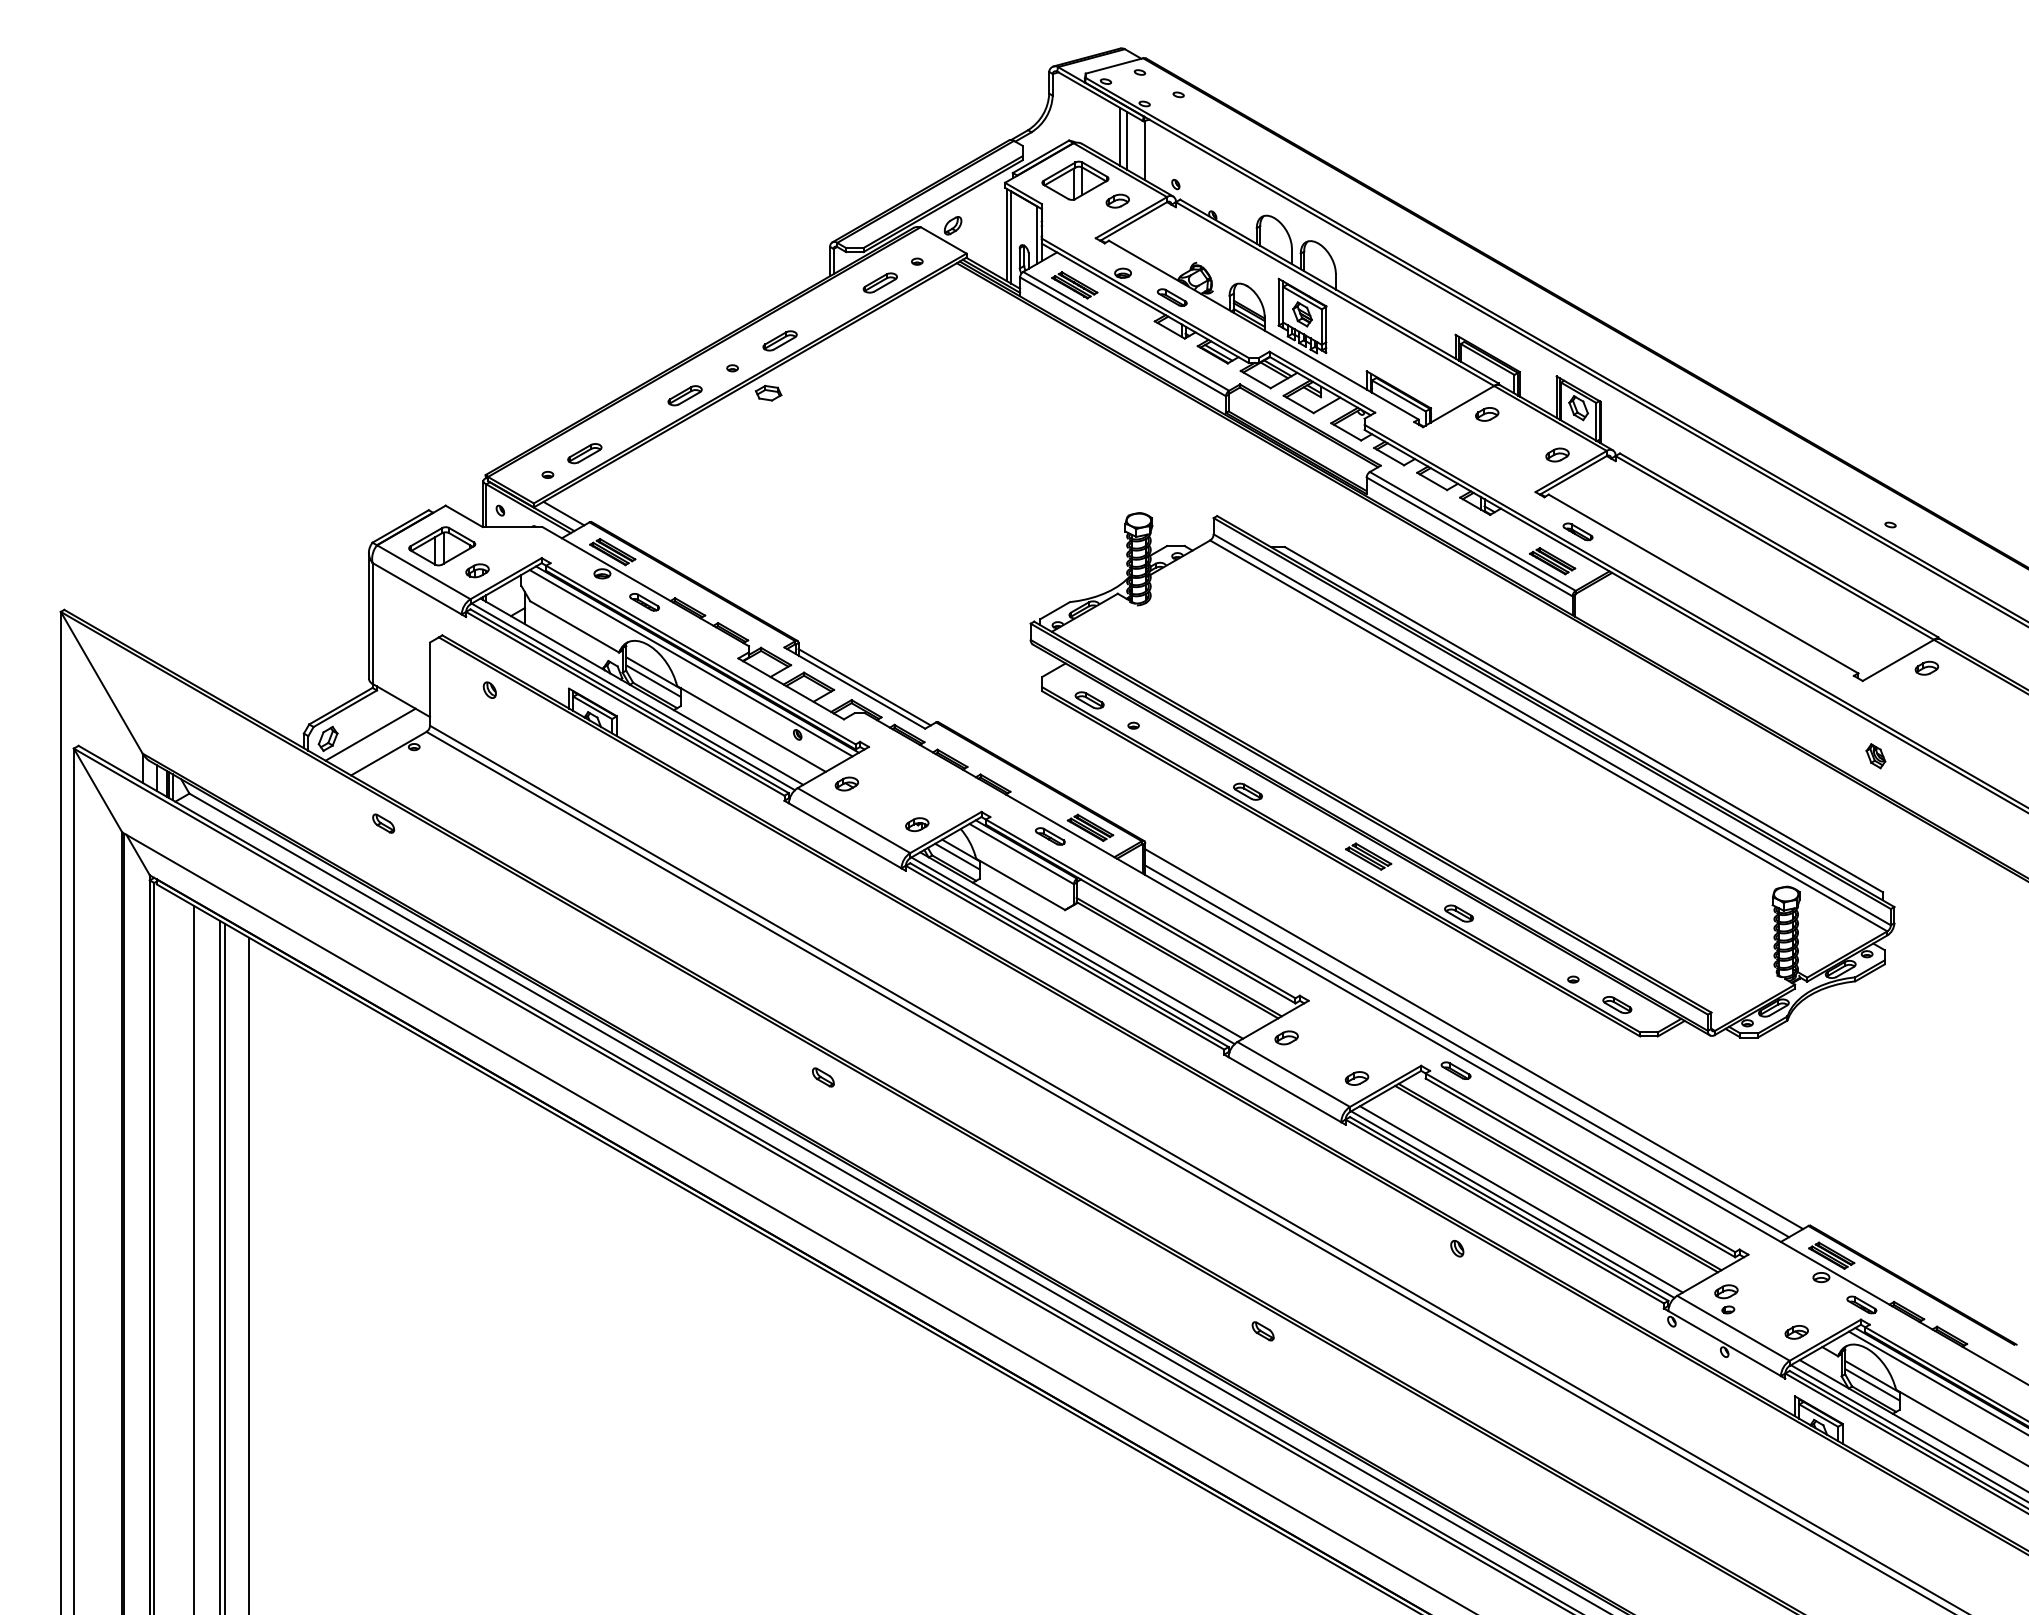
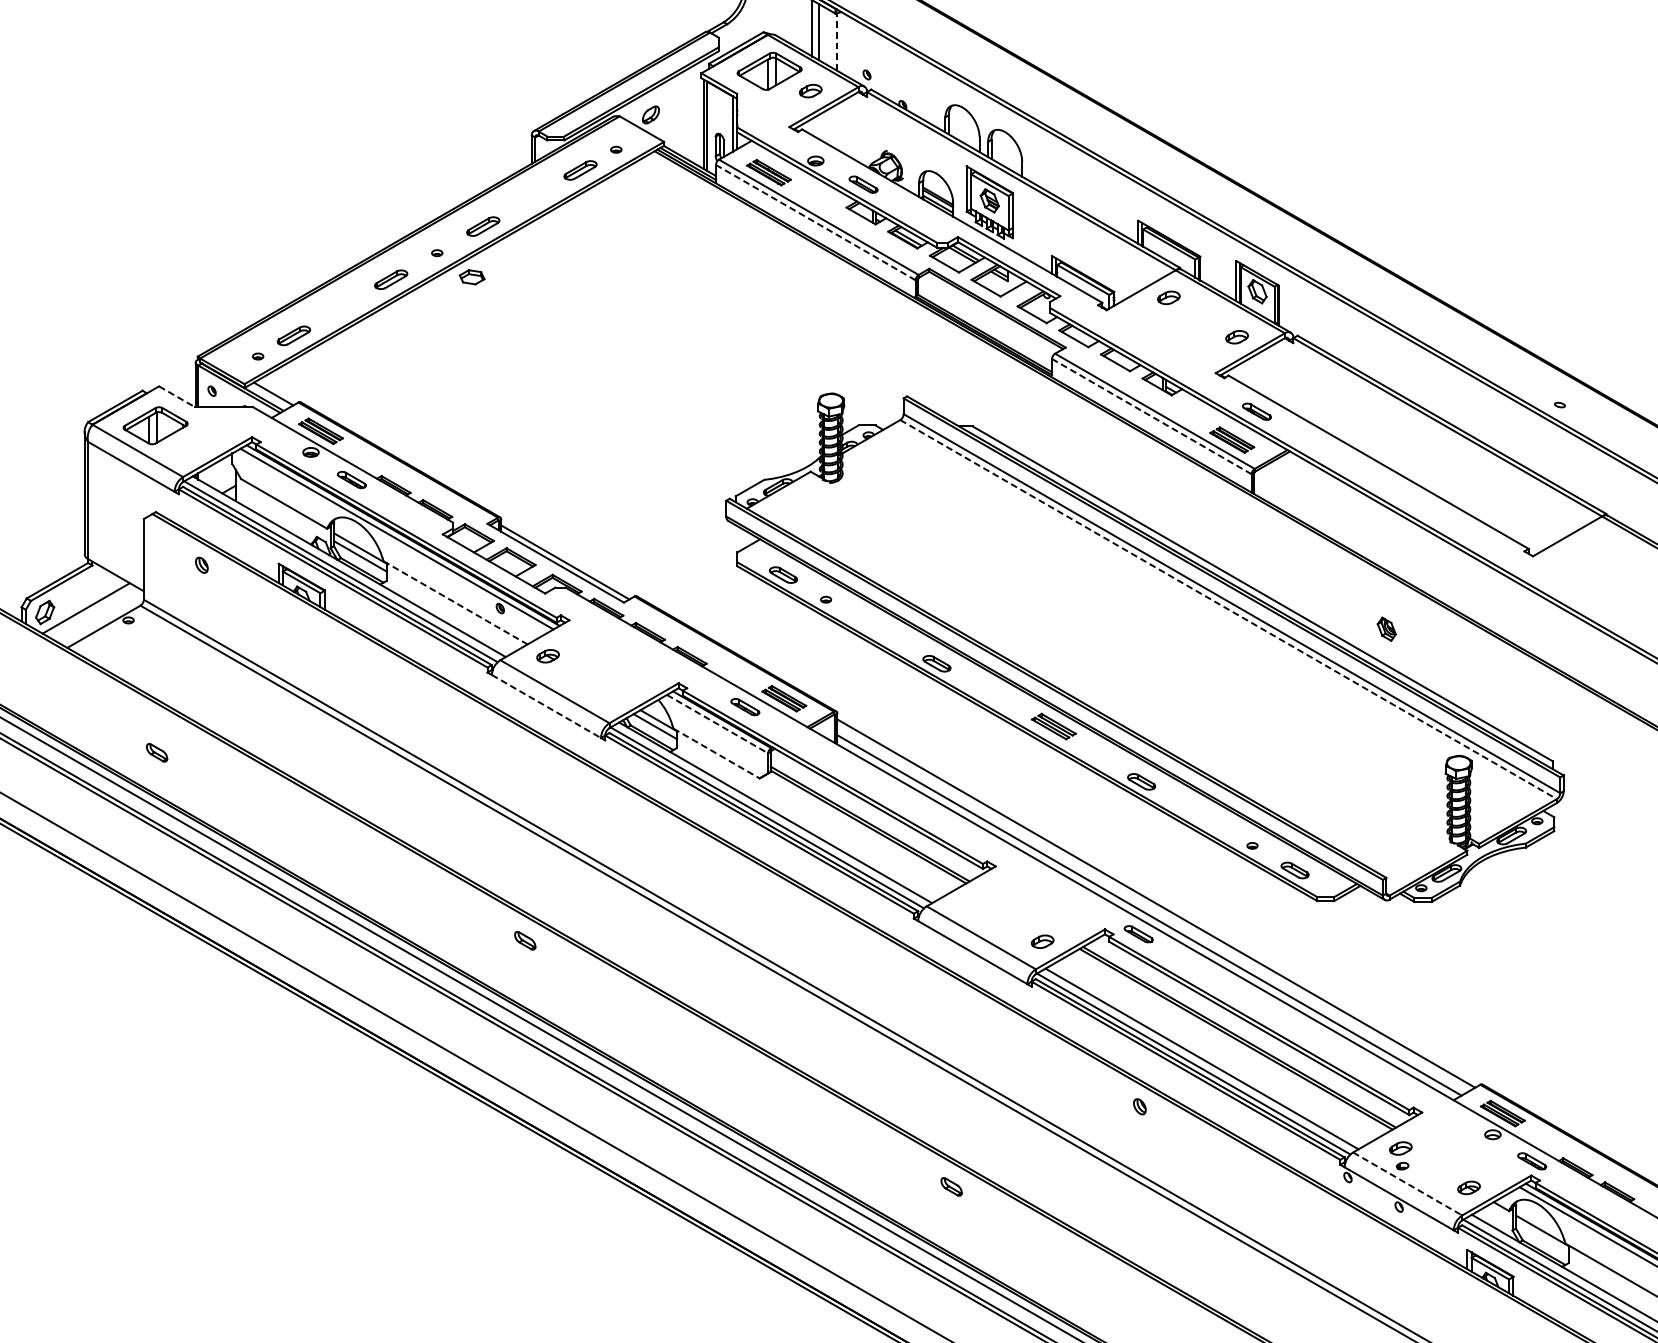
line: (1144, 150) -> (836, 41), solid -> dashed
line: (1123, 336) -> (816, 222), solid -> dashed
line: (464, 516) -> (177, 396), solid -> dashed
line: (1469, 536) -> (1151, 416), solid -> dashed
part: (477, 570) -> (189, 449), removed
part: (1926, 667) -> (1594, 543), removed
line: (751, 728) -> (455, 602), solid -> dashed
line: (1548, 735) -> (1228, 609), solid -> dashed
part: (1875, 756) -> (1386, 629), moved
part: (383, 823) -> (156, 752), moved
part: (917, 824) -> (616, 695), removed
line: (845, 835) -> (546, 706), solid -> dashed
line: (1022, 854) -> (718, 724), solid -> dashed
line: (1021, 884) -> (717, 753), solid -> dashed
part: (1286, 1037) -> (974, 902), removed
line: (1733, 1328) -> (1407, 1184), solid -> dashed
line: (1872, 1384) -> (1542, 1238), removed

